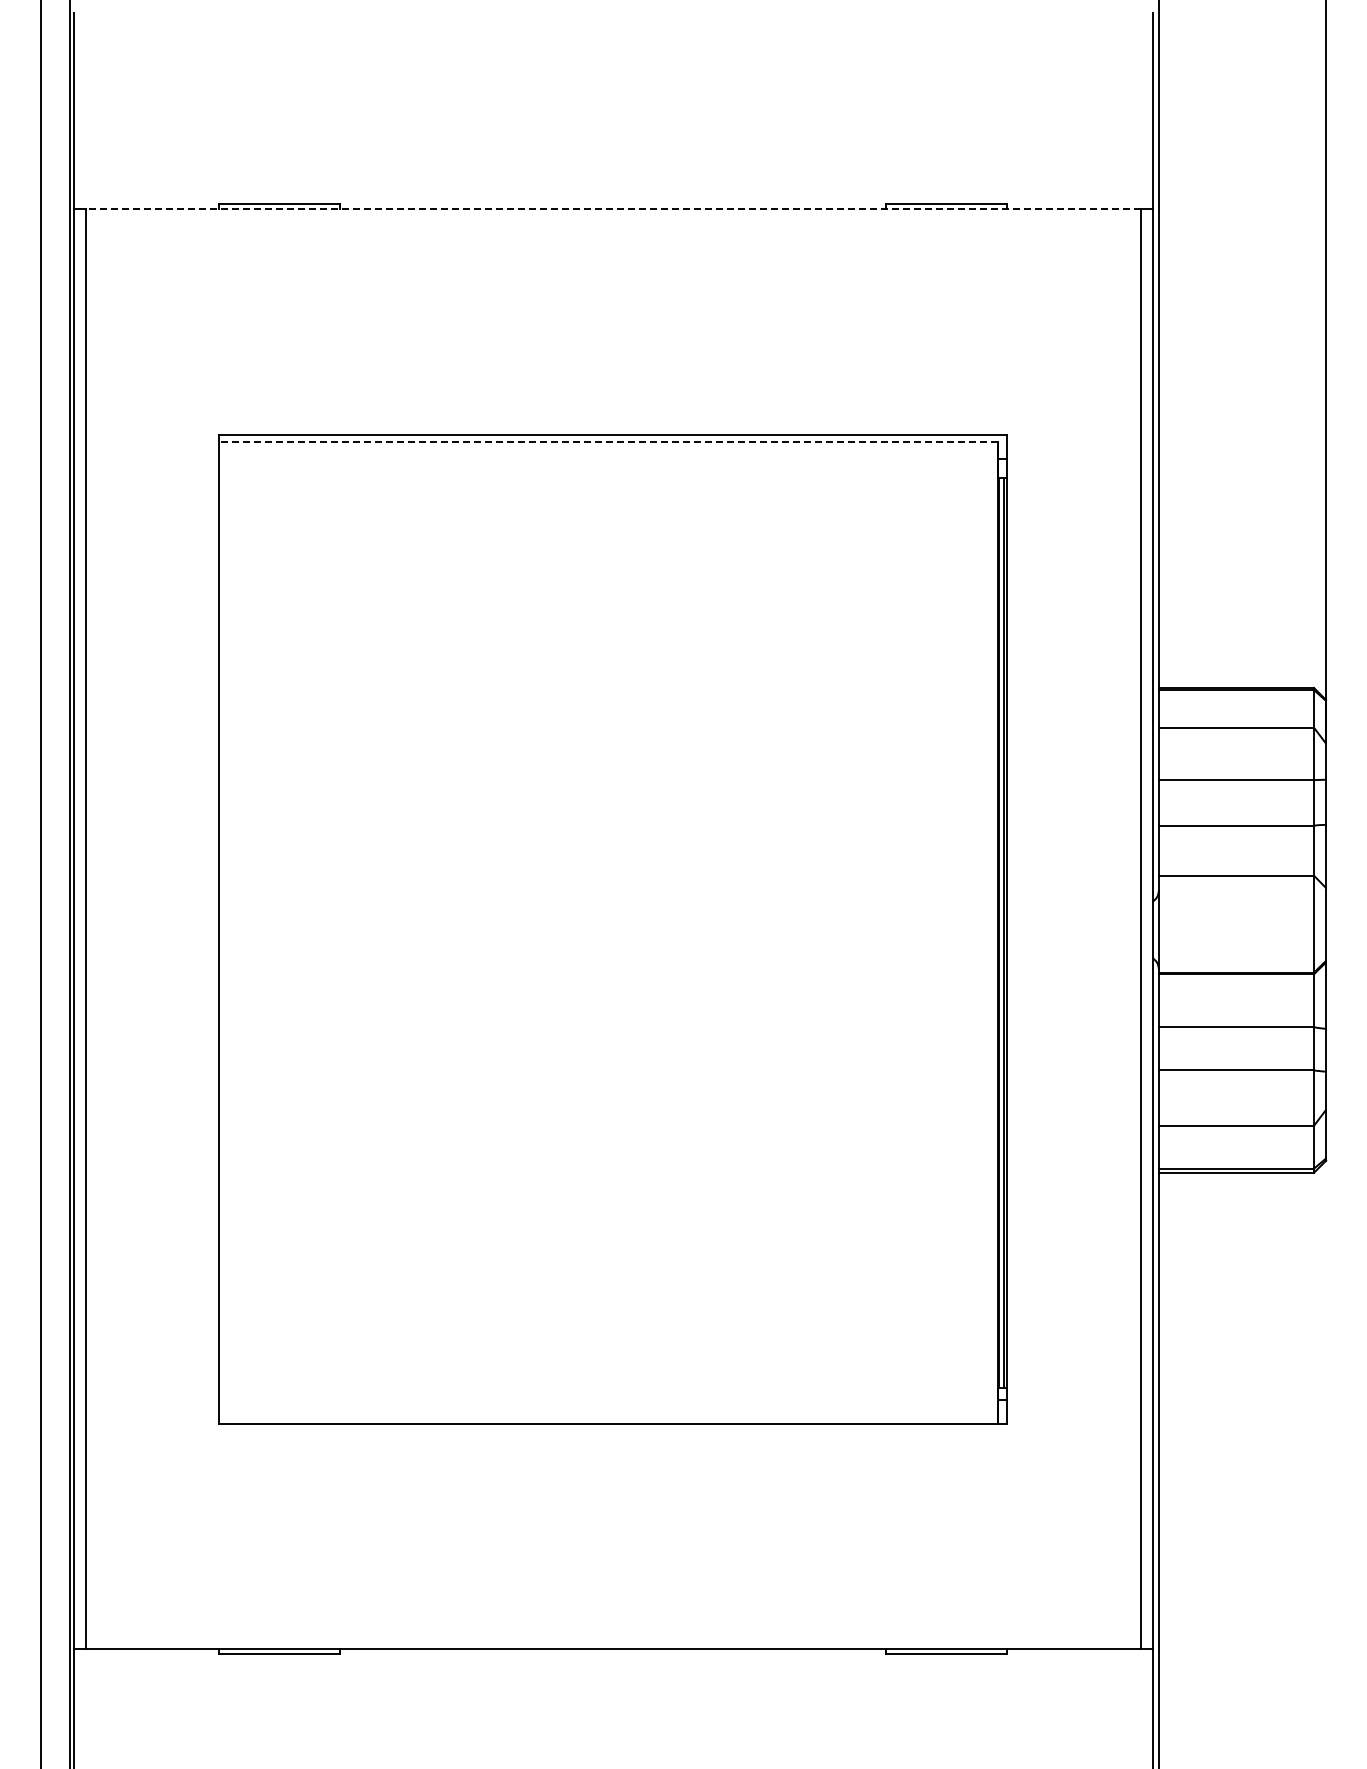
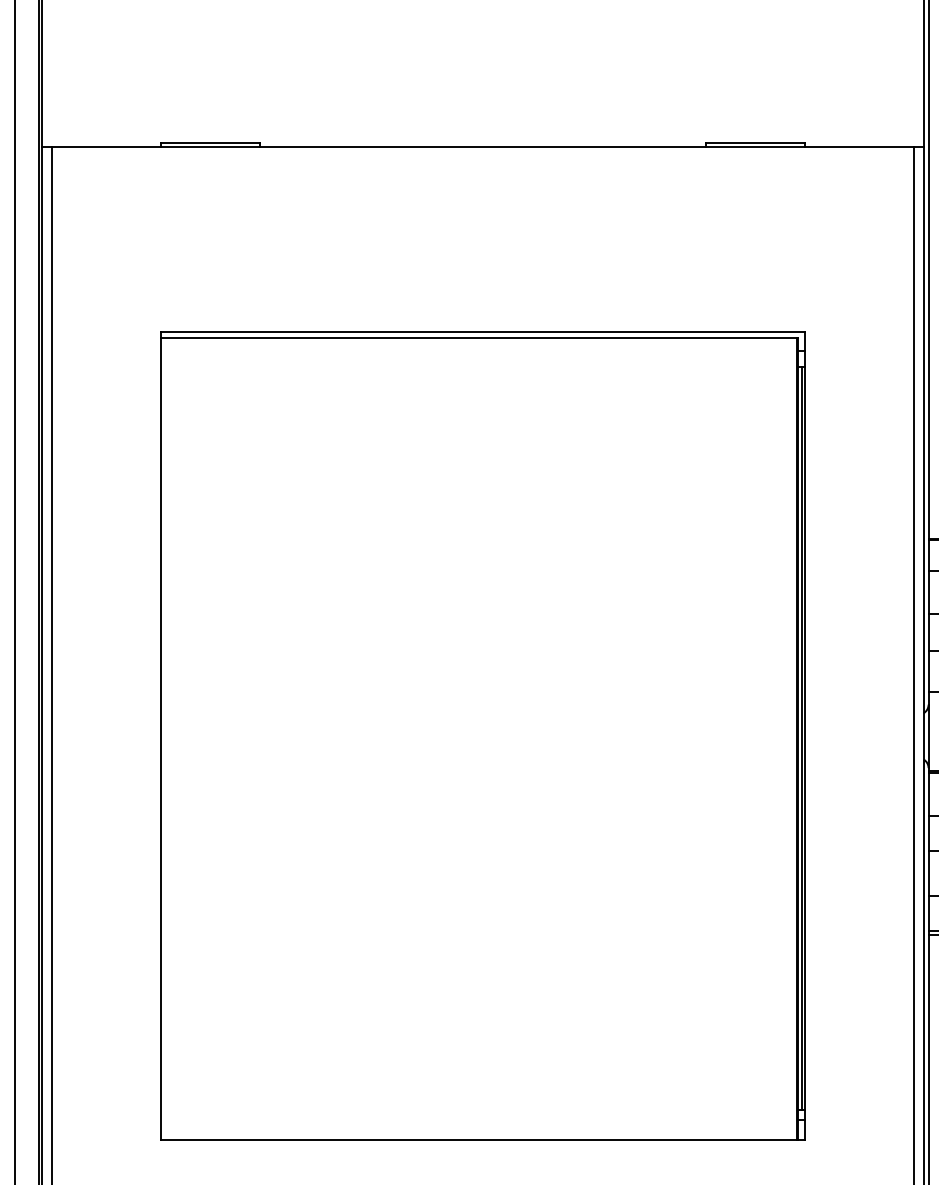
line: (612, 209) -> (482, 147), dashed -> solid
line: (608, 442) -> (478, 337), dashed -> solid

